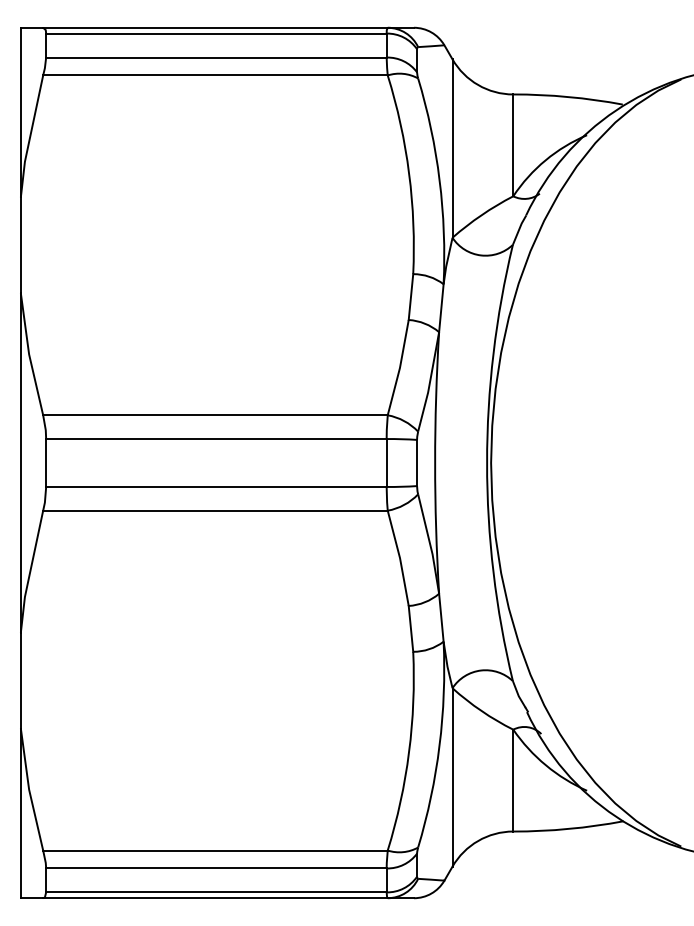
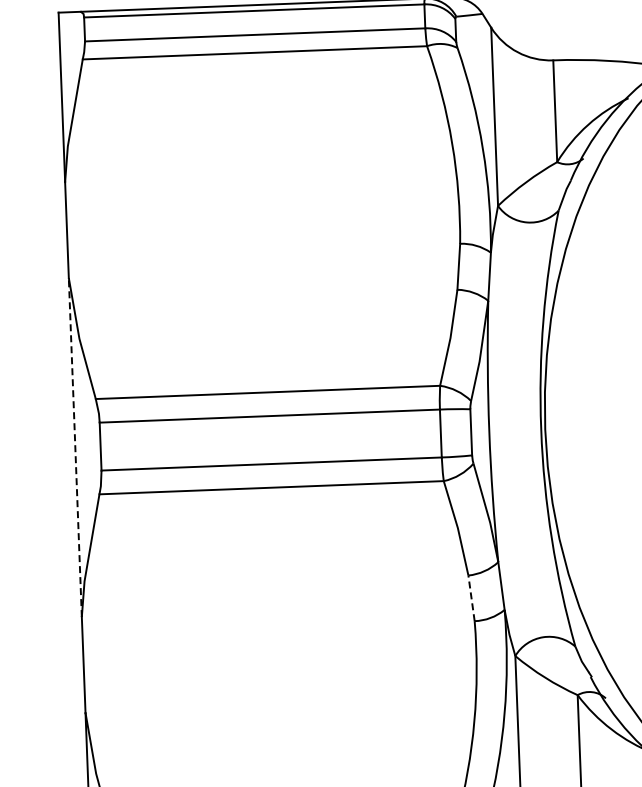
line: (20, 462) -> (74, 447), solid -> dashed
line: (410, 628) -> (471, 597), solid -> dashed

